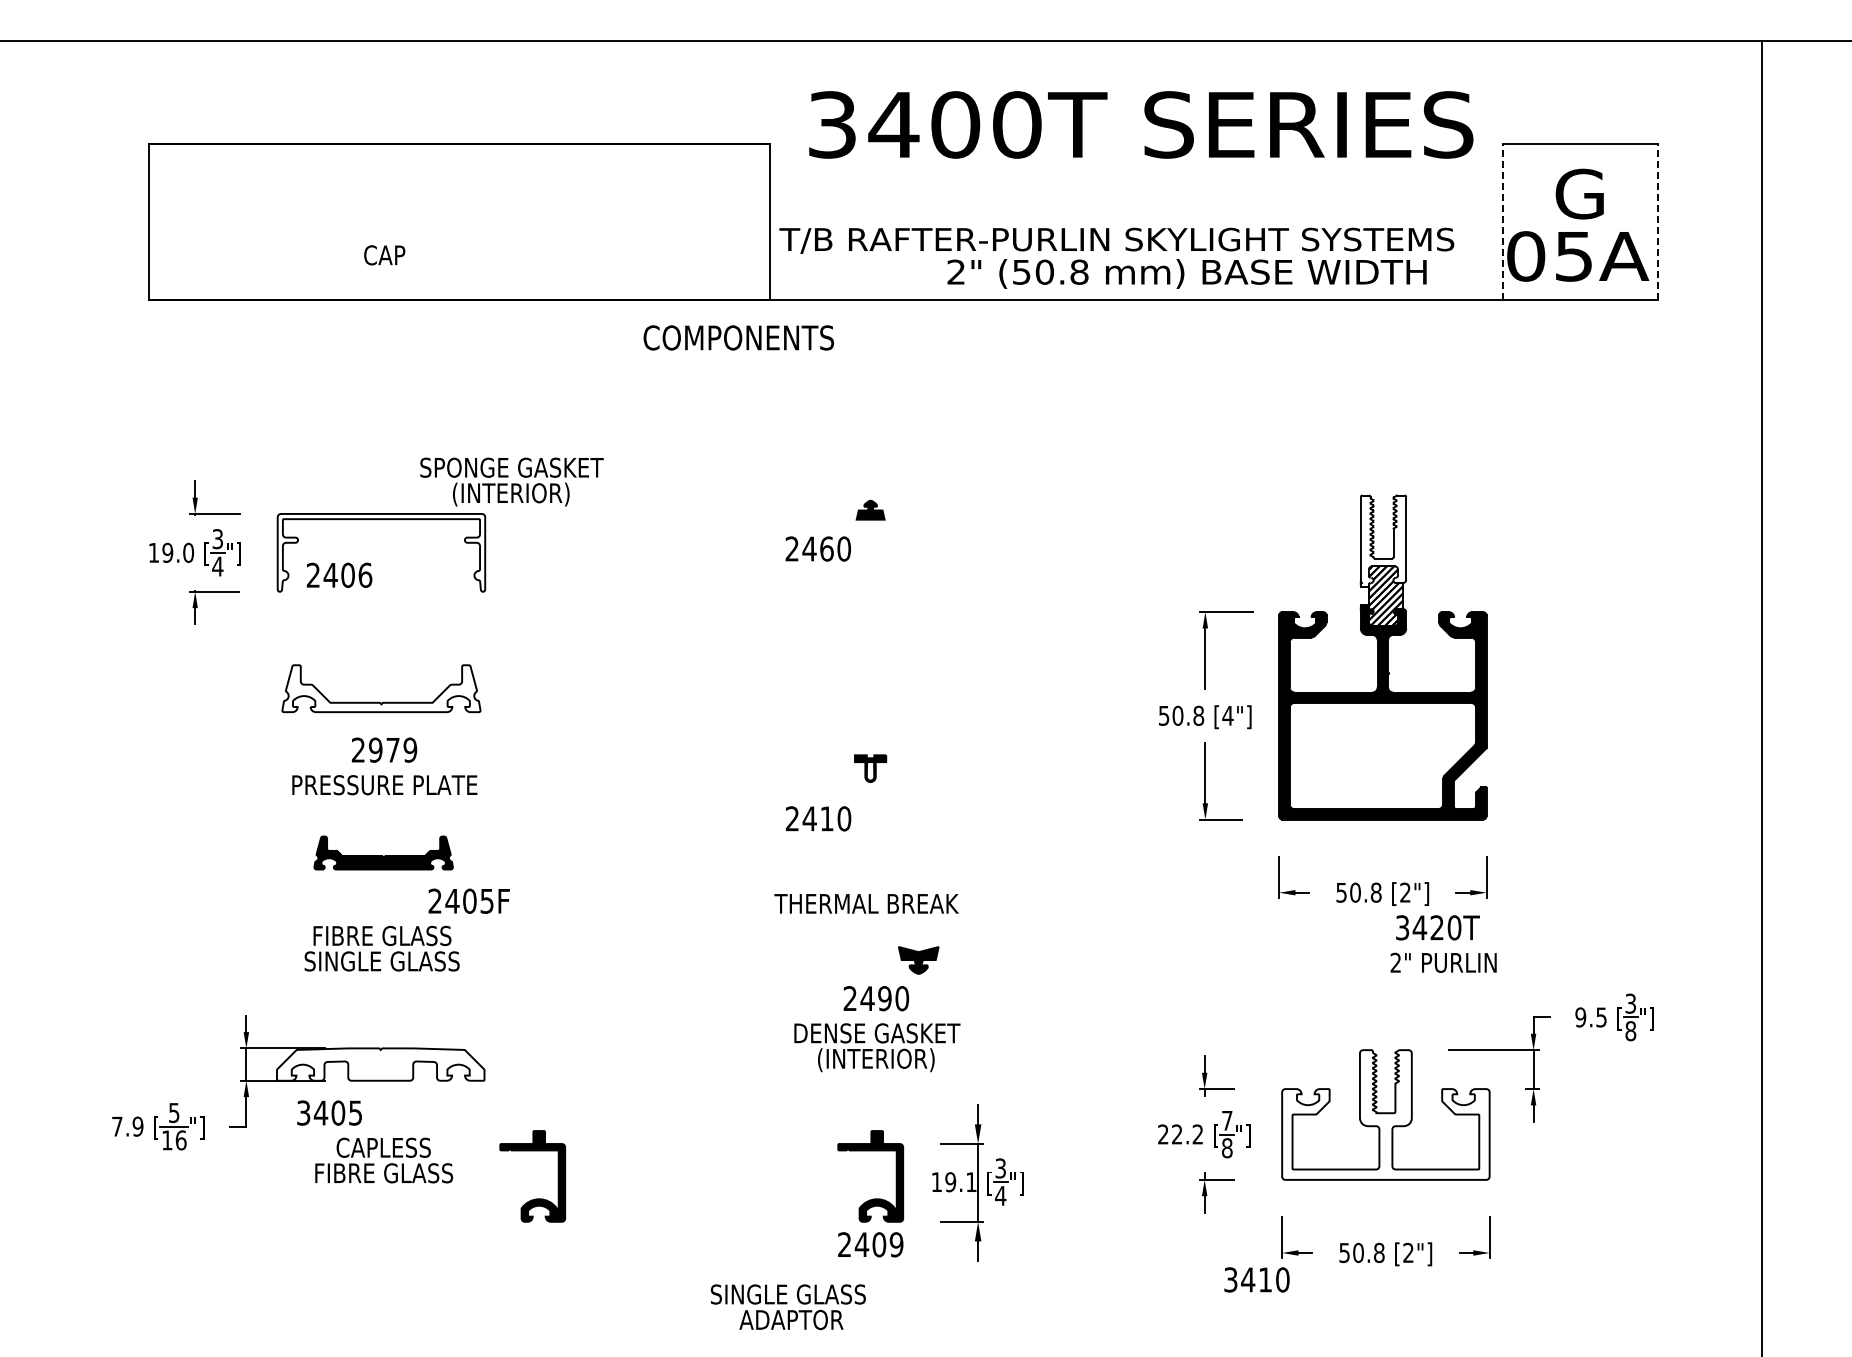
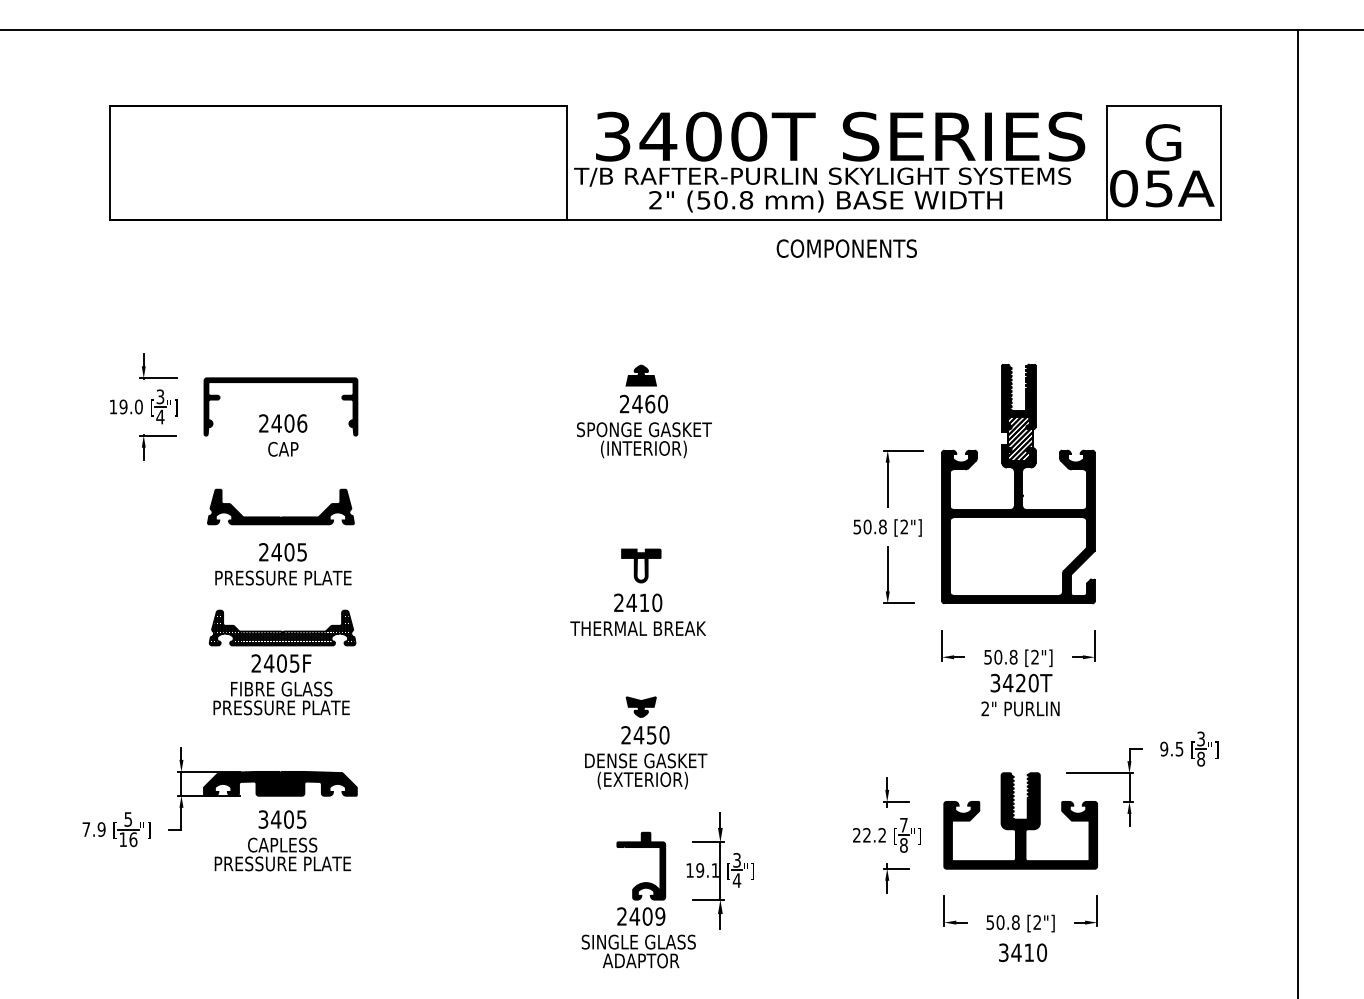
text: (1141, 124) -> (840, 136), moved
line: (1503, 221) -> (1107, 162), dashed -> solid
line: (1658, 221) -> (1221, 162), dashed -> solid
text: (384, 255) -> (283, 449), moved
text: (1186, 273) -> (825, 201), moved
text: (738, 337) -> (846, 248), moved
text: (511, 481) -> (644, 439), moved
part: (870, 509) -> (641, 375), size x1.43
fill: (1383, 541) -> (1018, 398), added
text: (817, 548) -> (643, 403), moved
fill: (381, 552) -> (280, 406), added
text: (339, 574) -> (283, 422), moved
fill: (381, 688) -> (280, 506), added
text: (1227, 715) -> (904, 526), [4"] -> [2"]
text: (392, 749) -> (289, 551), 2979 -> 2405
part: (870, 768) -> (641, 565), size x1.67
text: (818, 818) -> (638, 602), moved
part: (383, 852) -> (282, 627), size x1.43
text: (468, 900) -> (280, 663), moved
text: (866, 903) -> (638, 628), moved
text: (1437, 927) -> (1021, 682), moved
part: (918, 960) -> (641, 707), moved
text: (382, 961) -> (281, 707), SINGLE GLASS -> PRESSURE PLATE
text: (1443, 962) -> (1020, 708), moved
text: (884, 998) -> (651, 735), 2490 -> 2450
text: (872, 1060) -> (642, 780), (INTERIOR) -> (EXTERIOR)
fill: (380, 1064) -> (280, 783), added
text: (329, 1112) -> (282, 819), moved
fill: (1385, 1114) -> (1020, 820), added
text: (383, 1173) -> (282, 864), FIBRE GLASS -> PRESSURE PLATE
part: (535, 1198) -> (394, 882), removed
text: (1256, 1279) -> (1022, 952), moved
text: (788, 1307) -> (638, 951), moved

